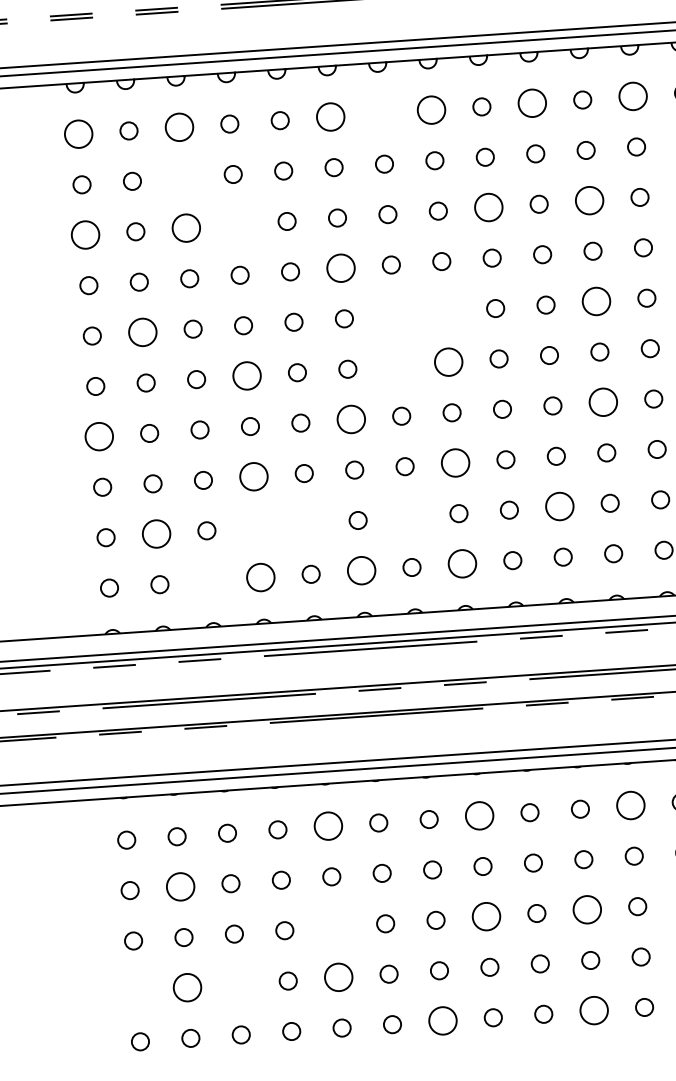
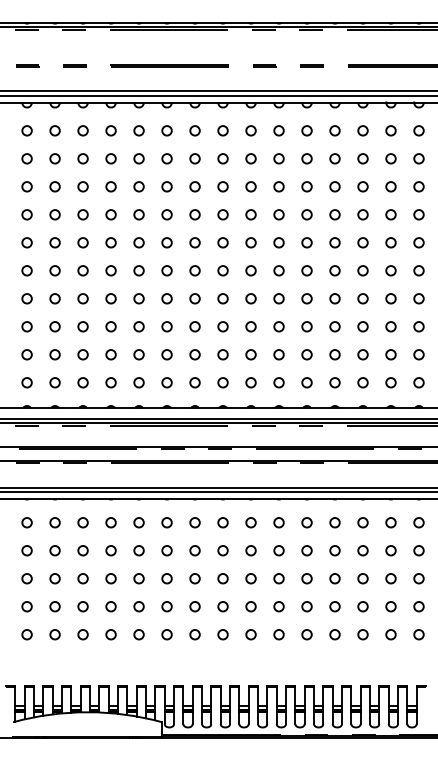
circle: (632, 96) -> (334, 130), size x0.62
circle: (531, 102) -> (278, 130), size x0.62
circle: (430, 109) -> (222, 130), size x0.62
circle: (380, 113) -> (194, 130), added
circle: (329, 116) -> (166, 130), size x0.62
circle: (178, 127) -> (82, 130), size x0.62
circle: (77, 133) -> (26, 130), size x0.62
circle: (181, 177) -> (82, 158), added
circle: (588, 200) -> (306, 186), size x0.62
circle: (487, 207) -> (250, 186), size x0.62
circle: (235, 224) -> (110, 186), added
circle: (185, 227) -> (82, 186), size x0.62
circle: (84, 234) -> (26, 186), size x0.62
circle: (339, 267) -> (166, 214), size x0.62
circle: (595, 301) -> (306, 242), size x0.62
circle: (444, 311) -> (222, 242), added
circle: (393, 314) -> (194, 242), added
circle: (141, 332) -> (54, 242), size x0.62
circle: (447, 361) -> (222, 270), size x0.62
circle: (397, 365) -> (194, 270), added
circle: (245, 375) -> (110, 270), size x0.62
circle: (602, 402) -> (306, 298), size x0.62
circle: (350, 419) -> (166, 298), size x0.62
circle: (98, 436) -> (26, 298), size x0.62
circle: (454, 462) -> (222, 326), size x0.62
circle: (252, 476) -> (110, 326), size x0.62
circle: (558, 506) -> (278, 354), size x0.62
circle: (407, 516) -> (194, 354), added
circle: (306, 523) -> (138, 354), added
circle: (256, 526) -> (110, 354), added
circle: (155, 533) -> (54, 354), size x0.62
circle: (461, 563) -> (222, 382), size x0.62
circle: (360, 570) -> (166, 382), size x0.62
circle: (259, 577) -> (110, 382), size x0.62
circle: (209, 580) -> (82, 382), added
circle: (629, 805) -> (306, 522), size x0.62
circle: (478, 815) -> (222, 522), size x0.62
circle: (327, 826) -> (138, 522), size x0.62
circle: (179, 886) -> (54, 550), size x0.62
circle: (586, 909) -> (278, 578), size x0.62
circle: (485, 916) -> (222, 578), size x0.62
circle: (334, 926) -> (138, 578), added
circle: (337, 977) -> (138, 606), size x0.62
circle: (236, 984) -> (82, 606), added
circle: (186, 987) -> (54, 606), size x0.62
circle: (135, 991) -> (26, 606), added
circle: (593, 1010) -> (278, 634), size x0.62
circle: (441, 1020) -> (194, 634), size x0.62

